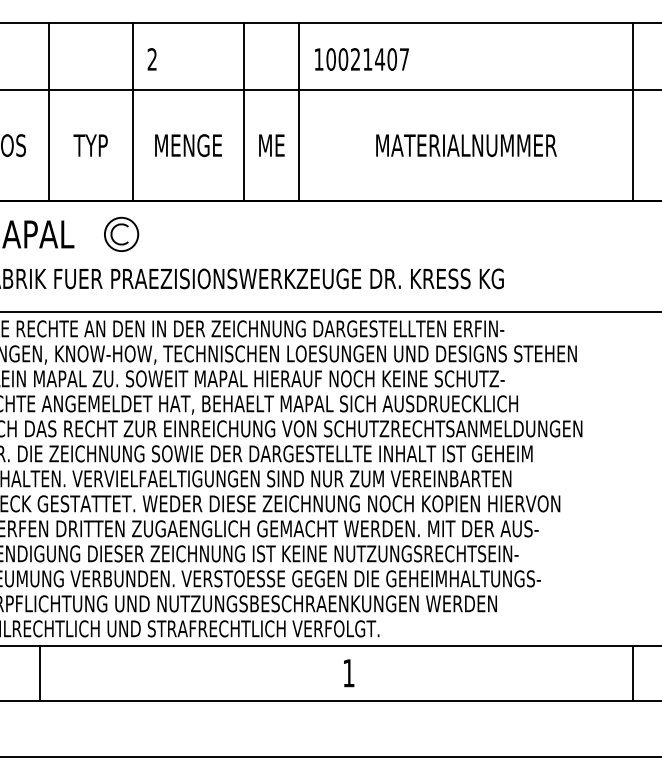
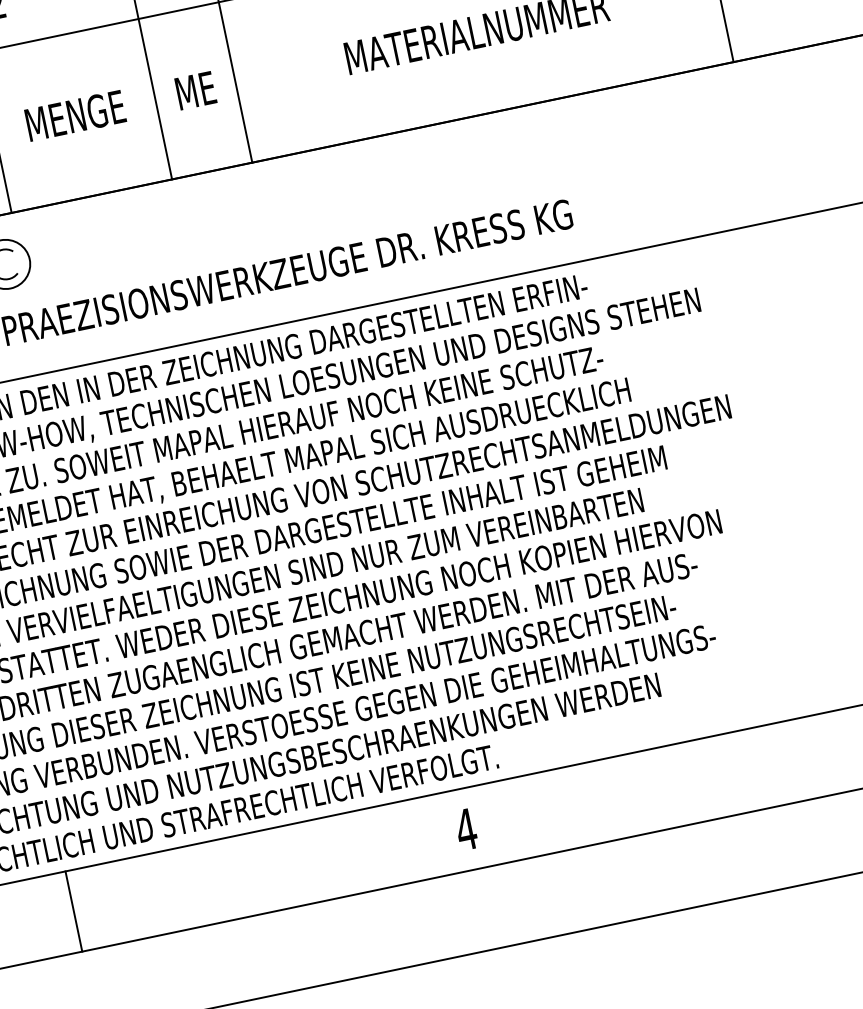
line: (40, 673) -> (74, 911), moved
text: (348, 673) -> (465, 829), 1 -> 4

